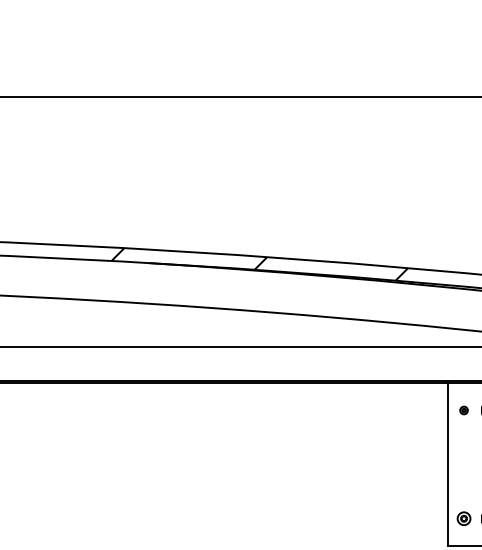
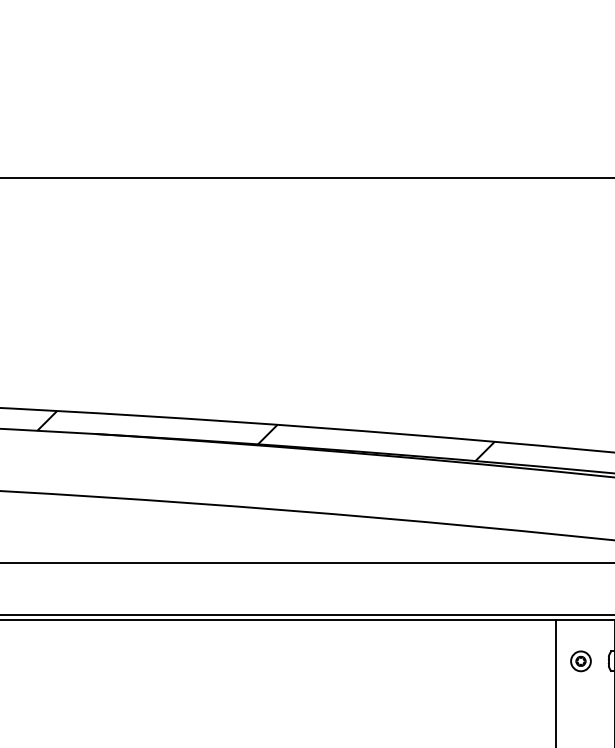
part: (463, 410) -> (580, 661), size x1.67

